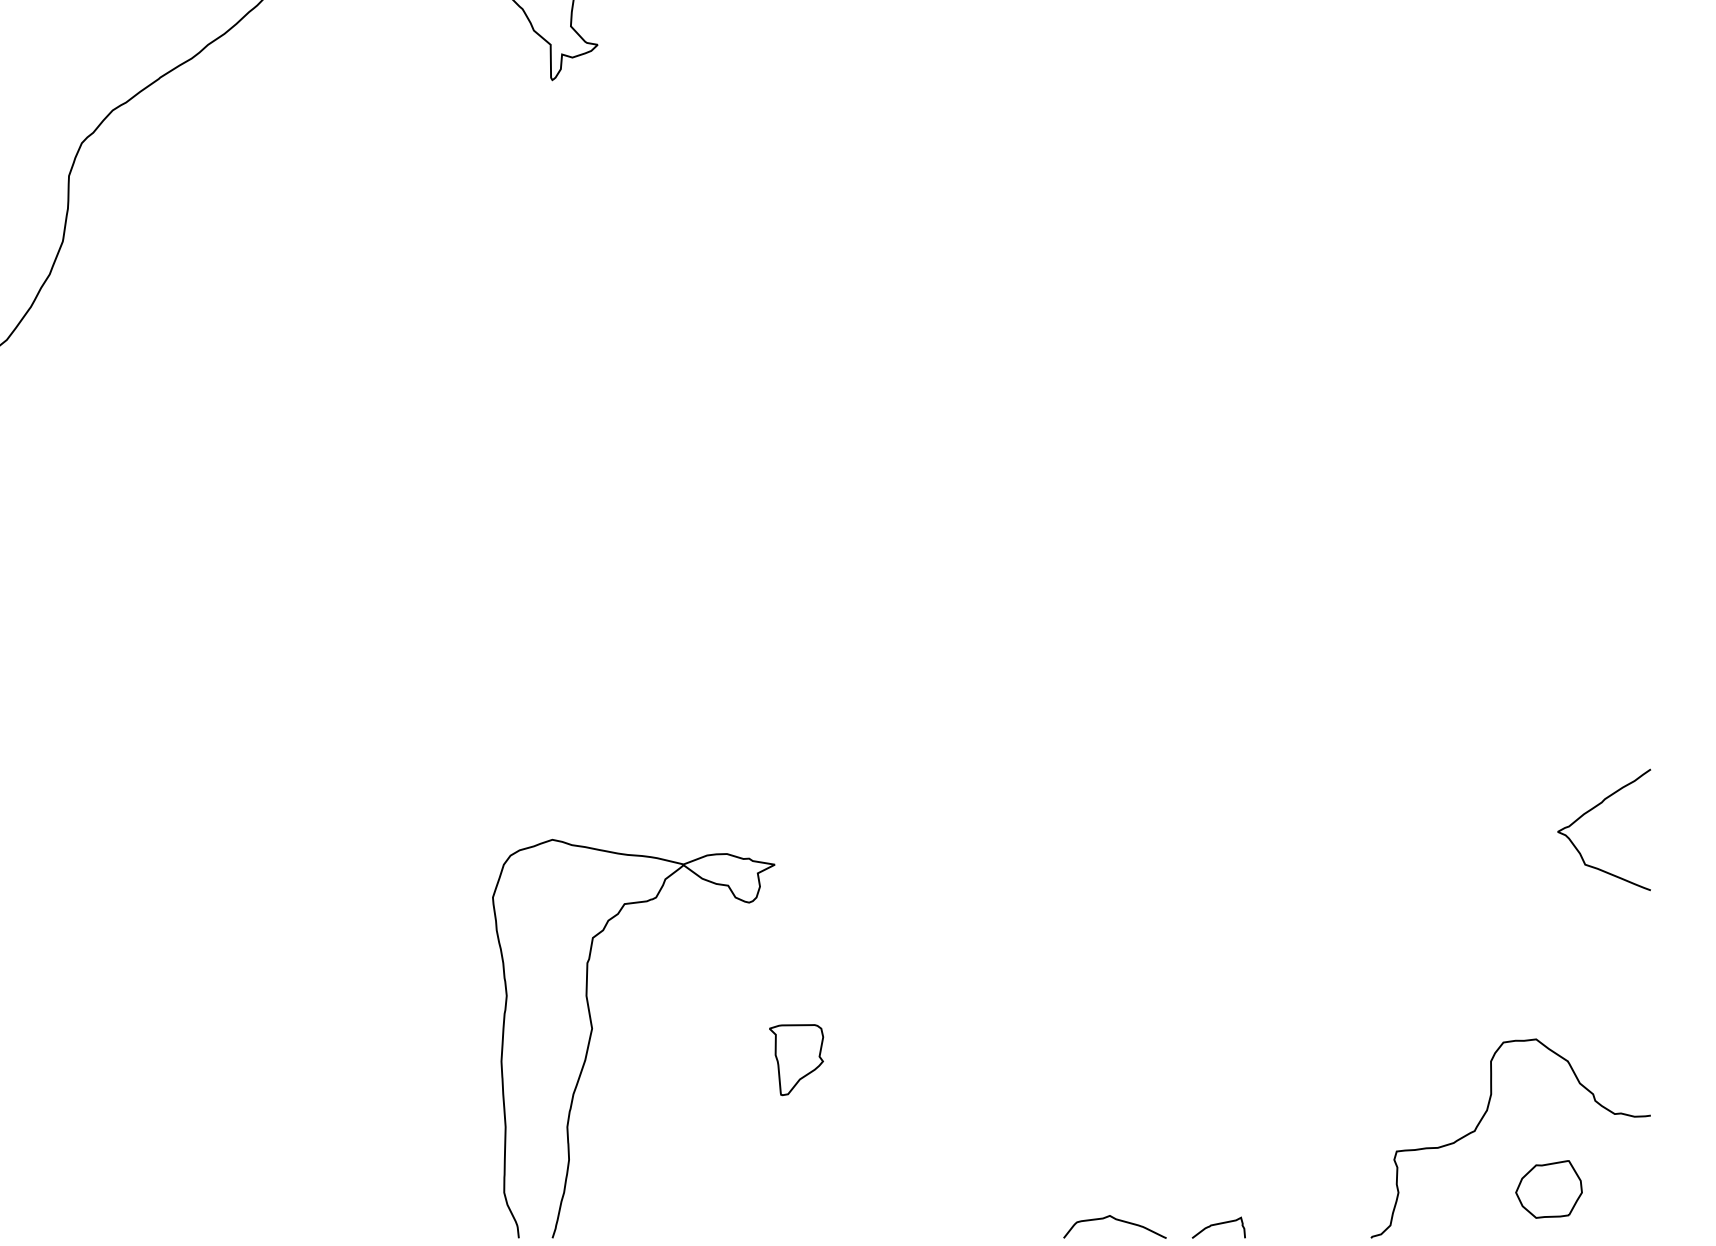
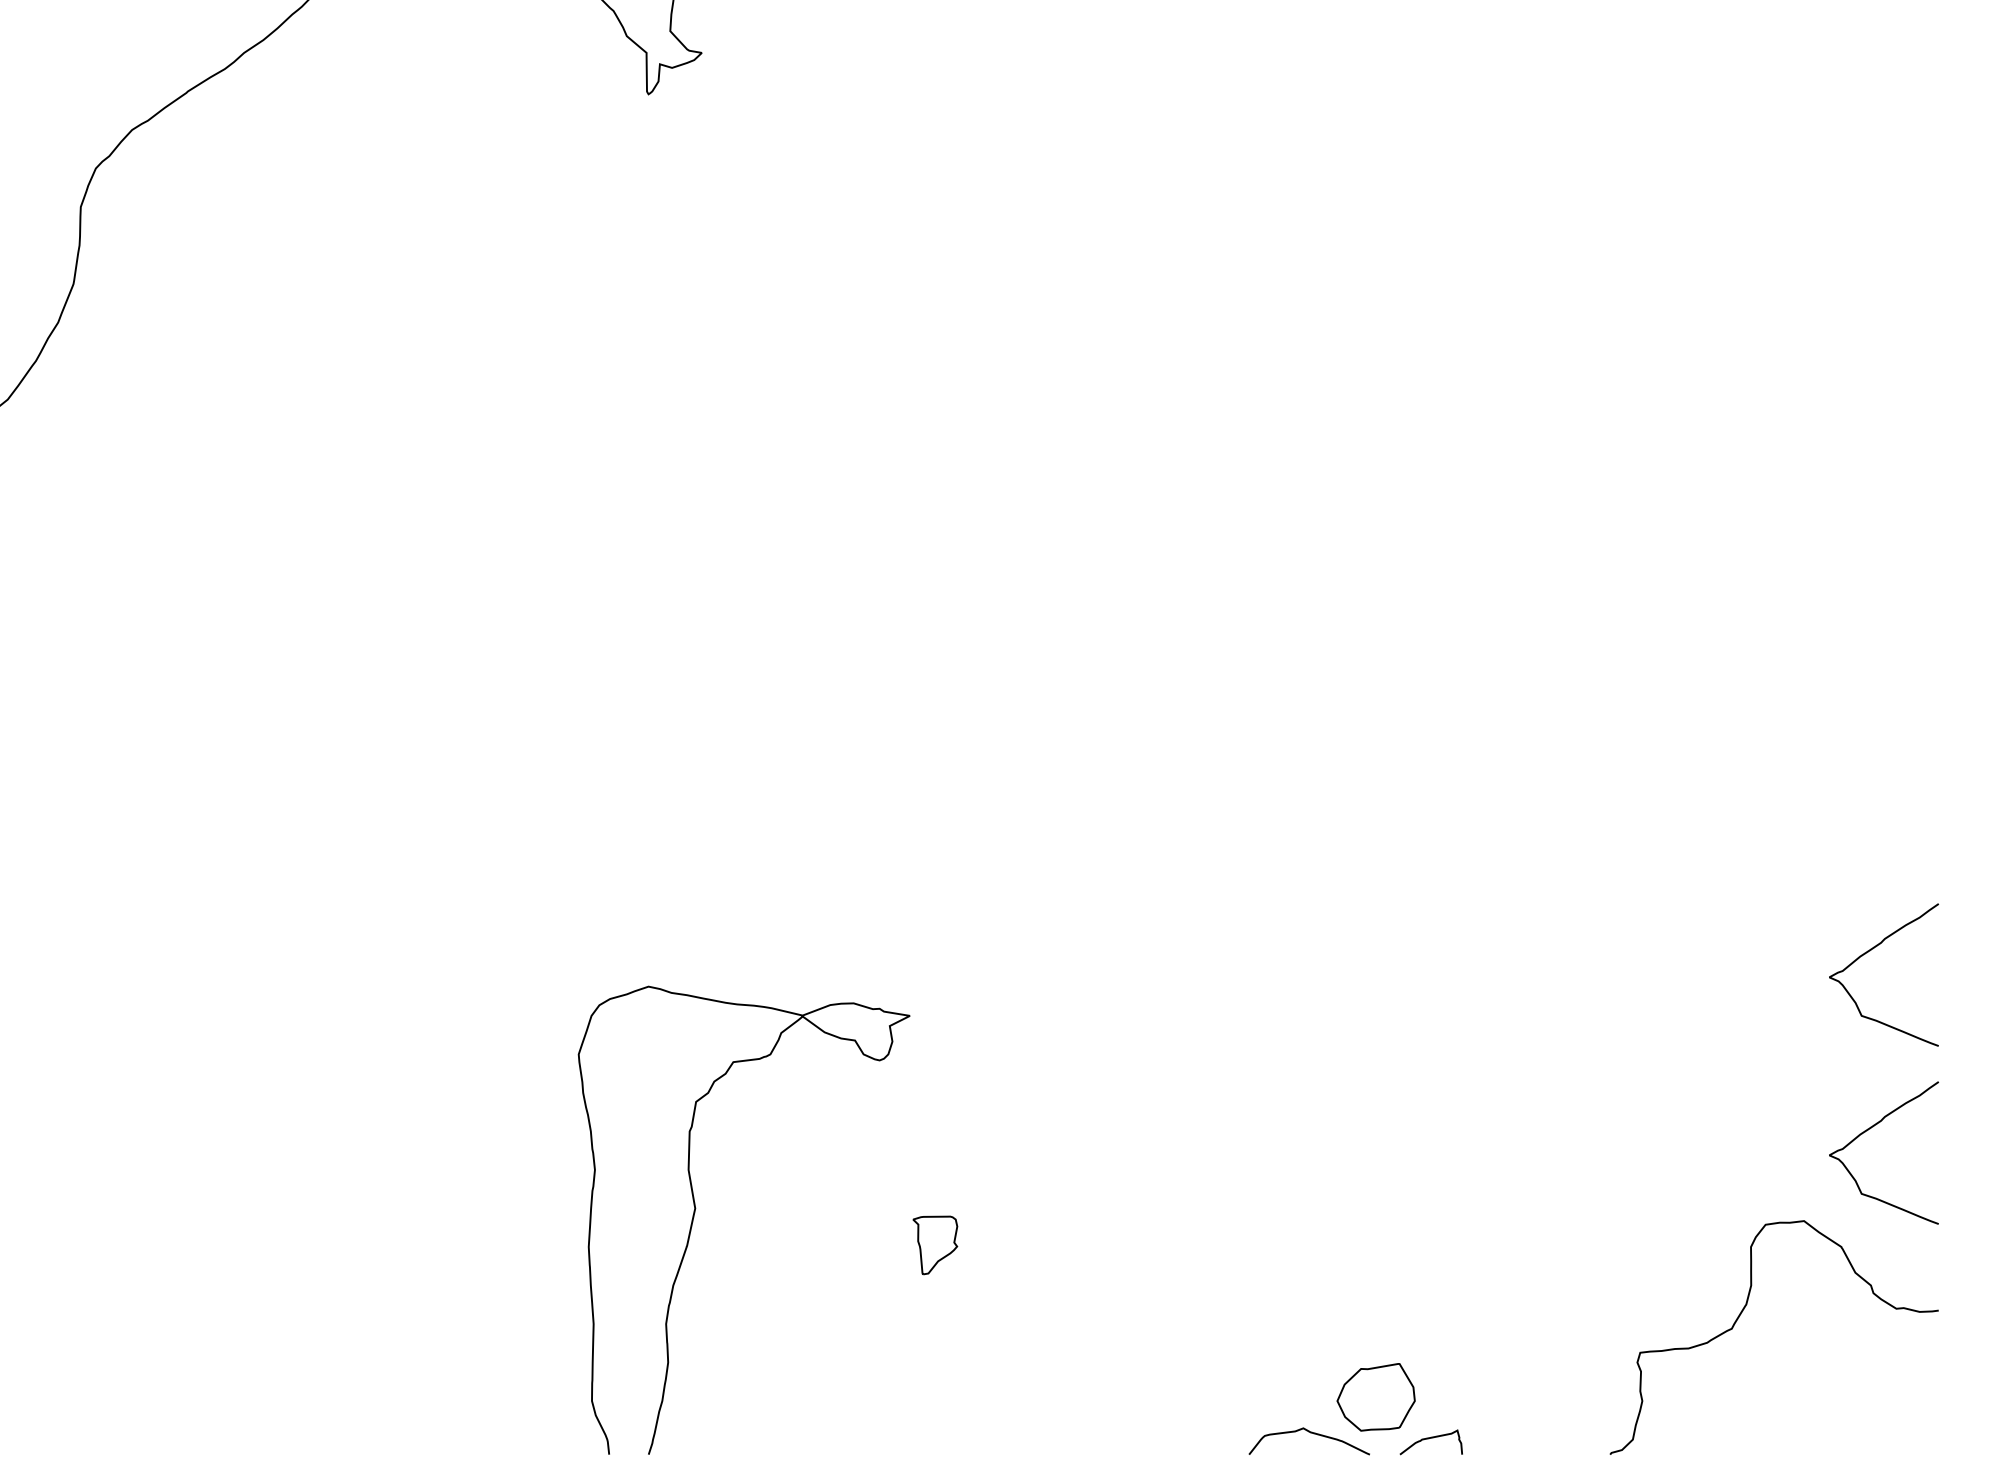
curve: (1592, 961) -> (1870, 1129), added
part: (796, 1060) -> (935, 1245), size x0.7
part: (1548, 1189) -> (1375, 1397), moved

